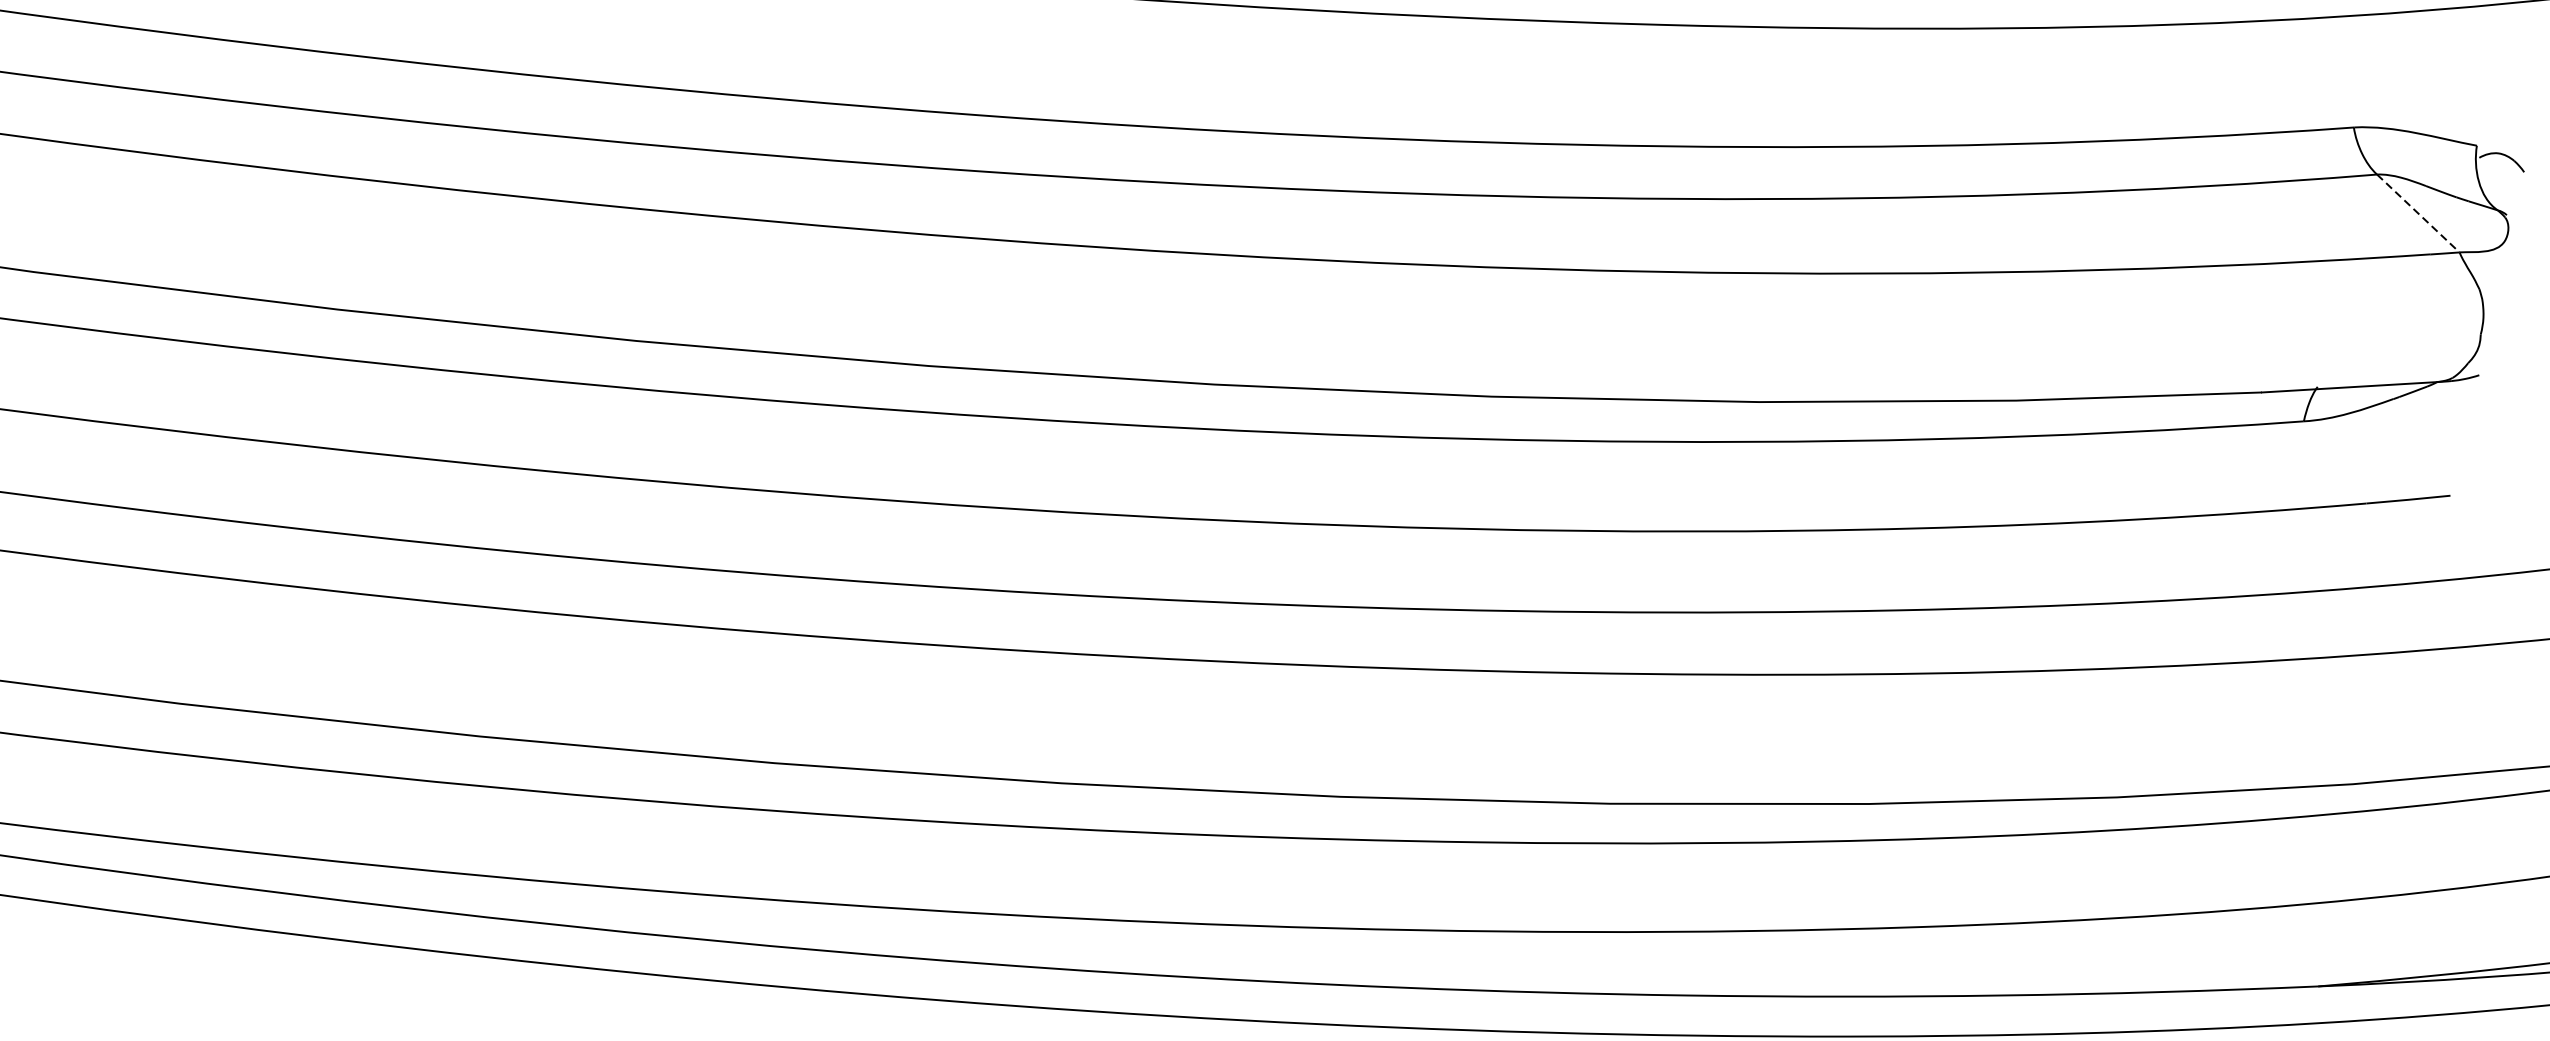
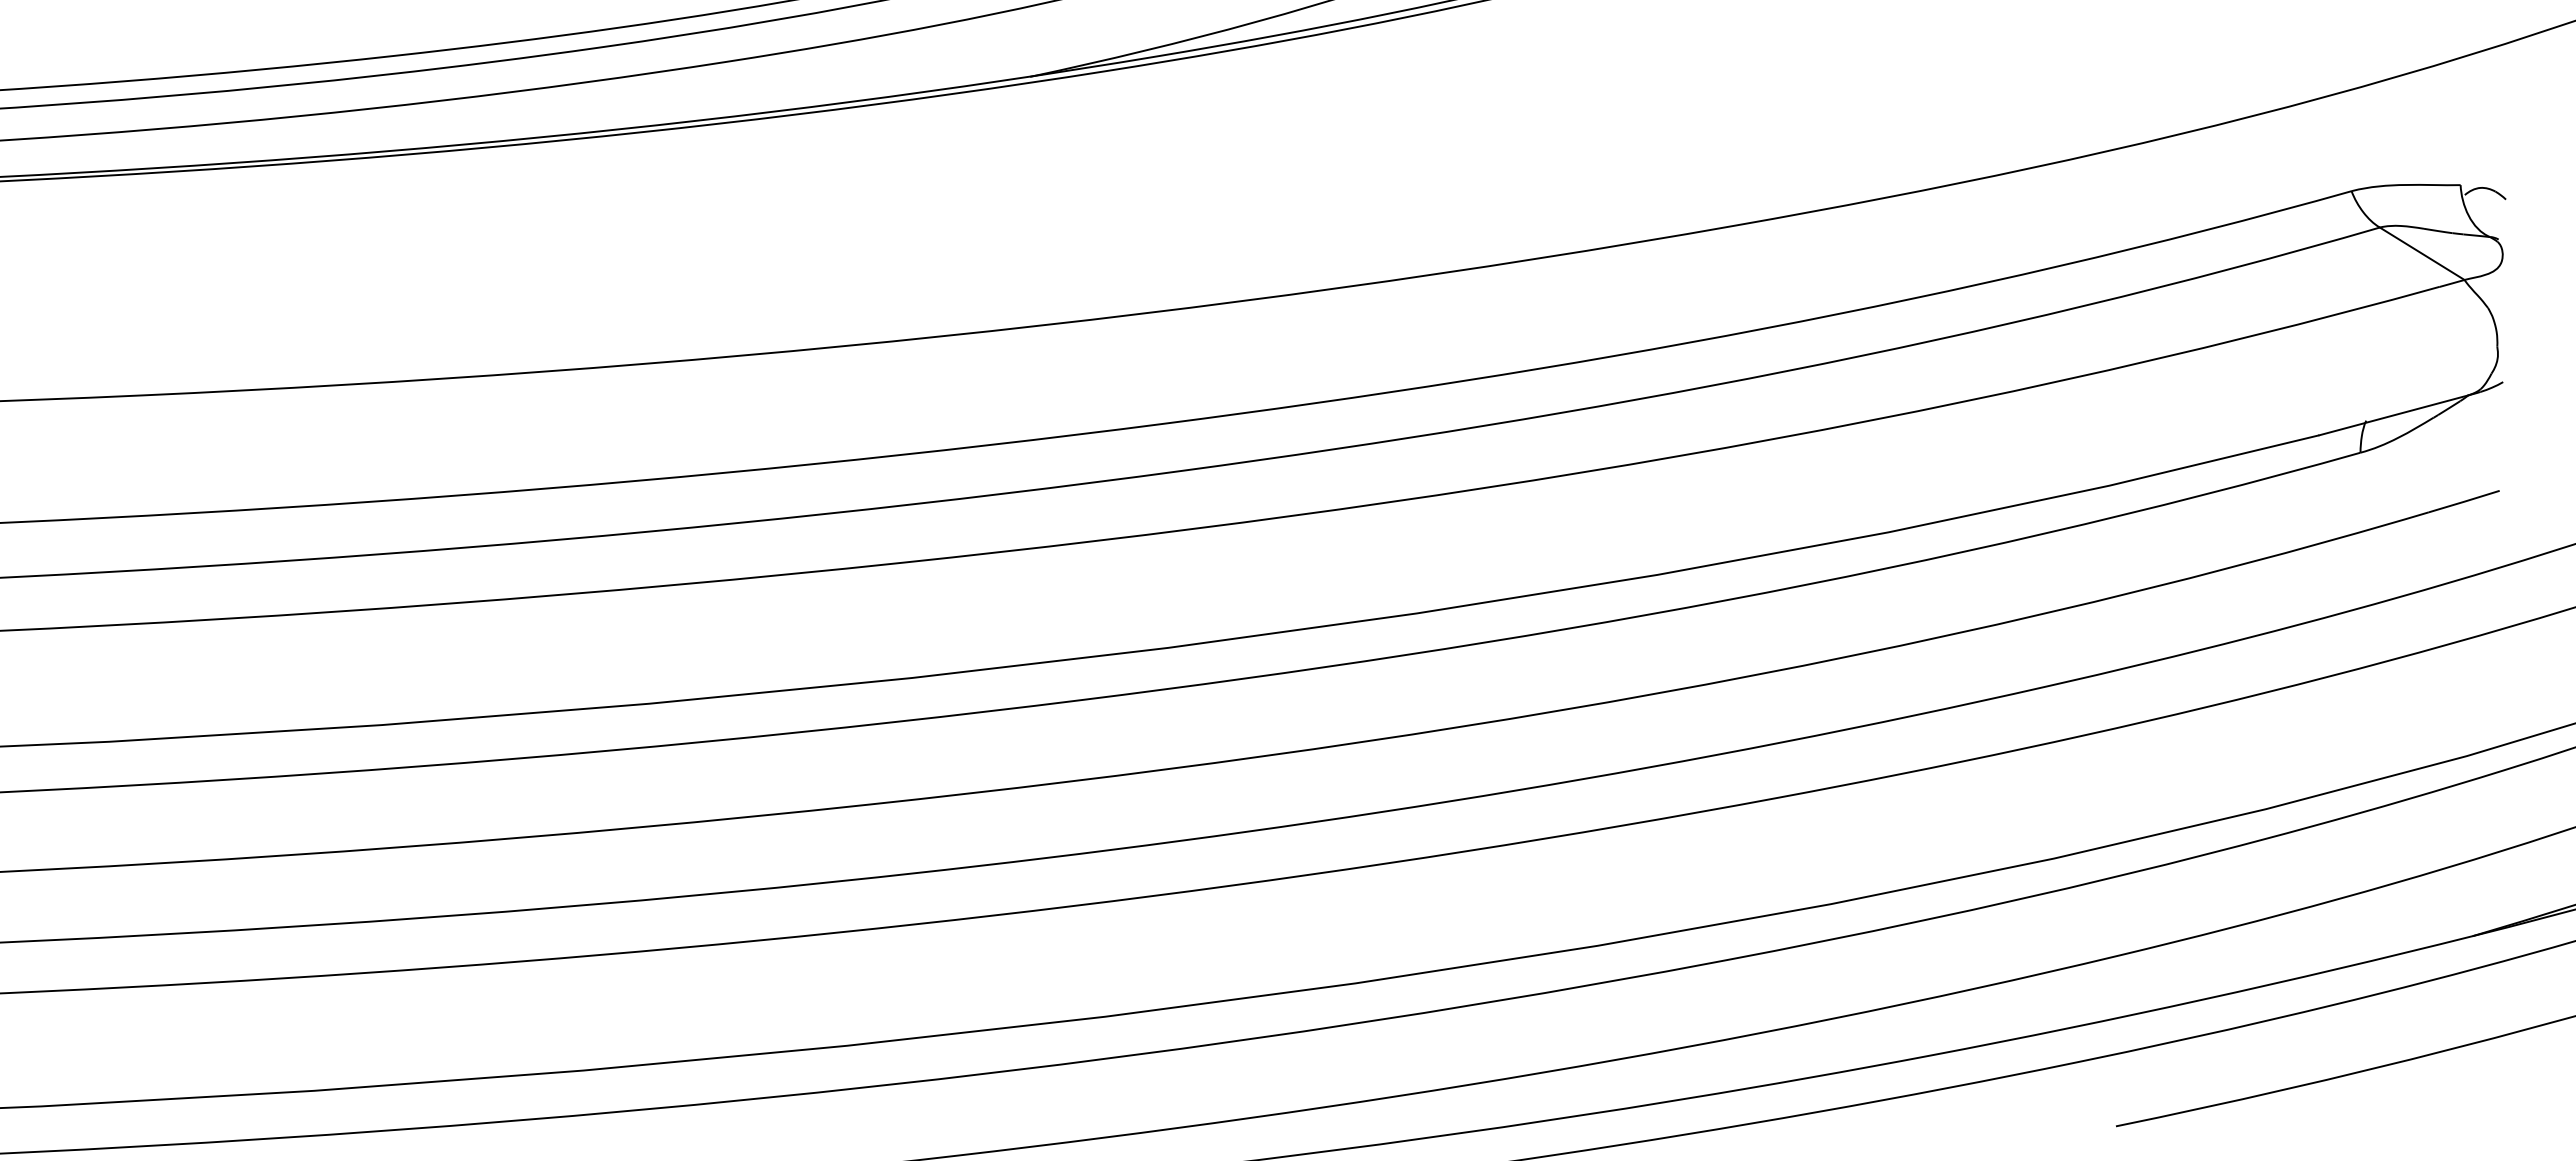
line: (2418, 213) -> (2422, 253), dashed -> solid

